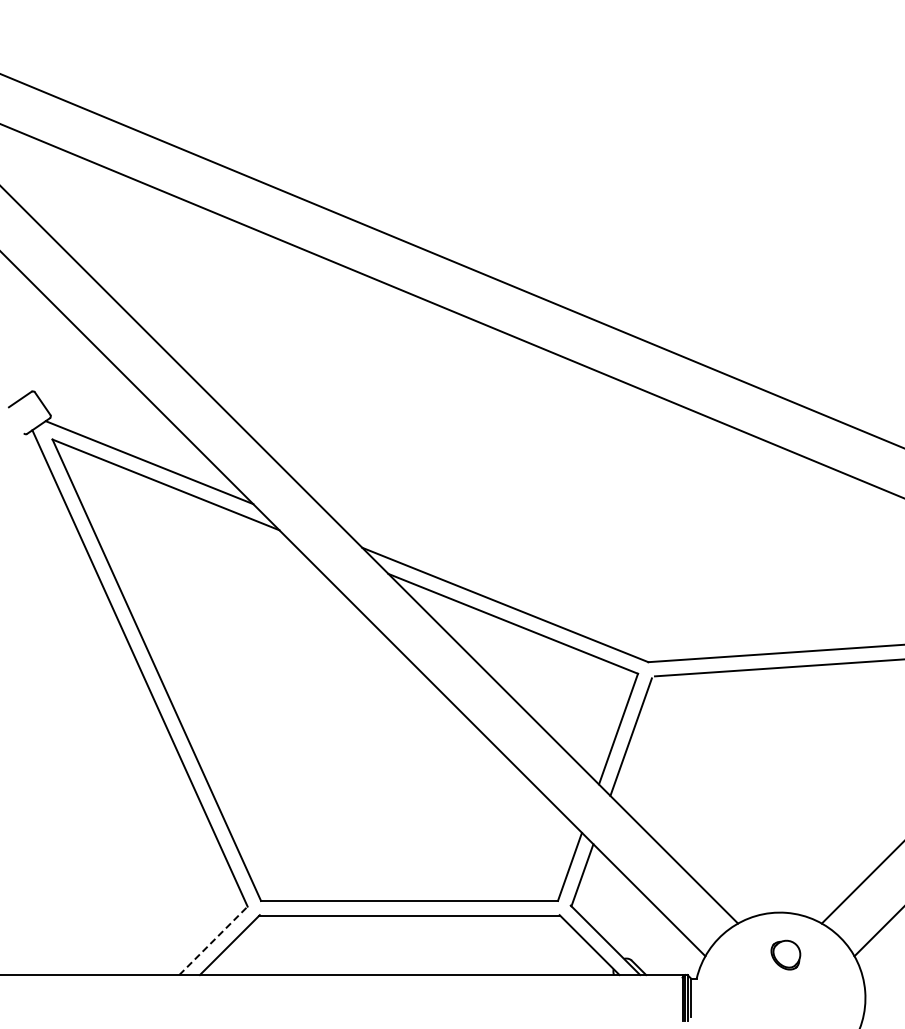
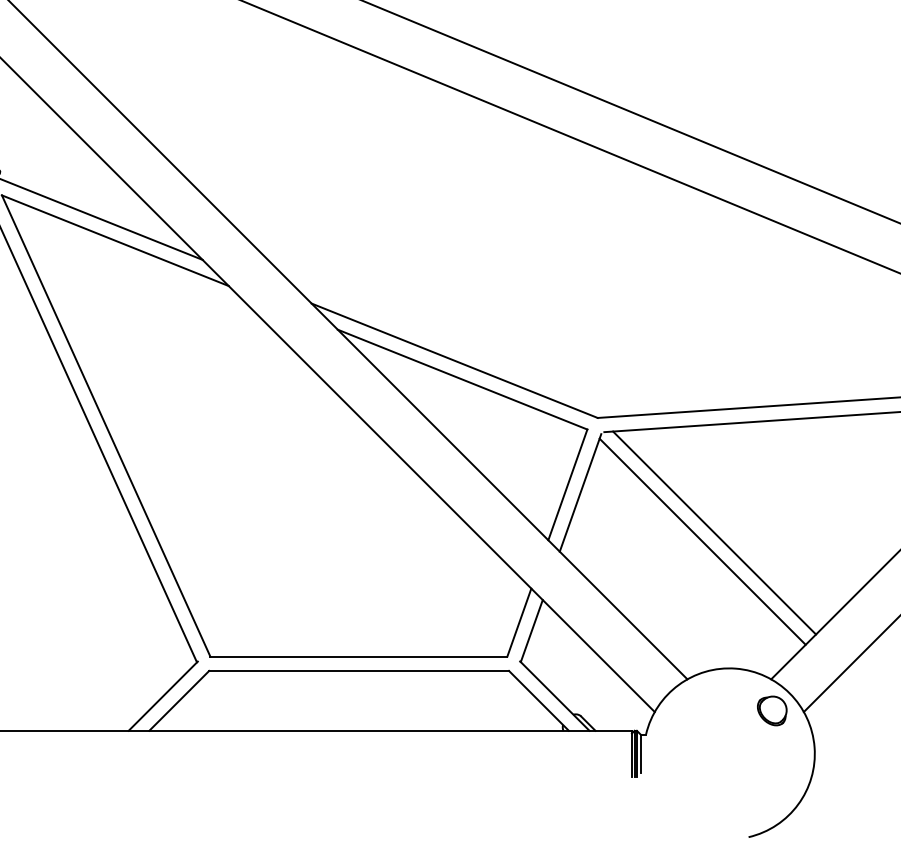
line: (764, 776) -> (713, 532), added
line: (753, 785) -> (702, 541), added
line: (213, 940) -> (162, 696), dashed -> solid
part: (785, 954) -> (771, 710), moved

